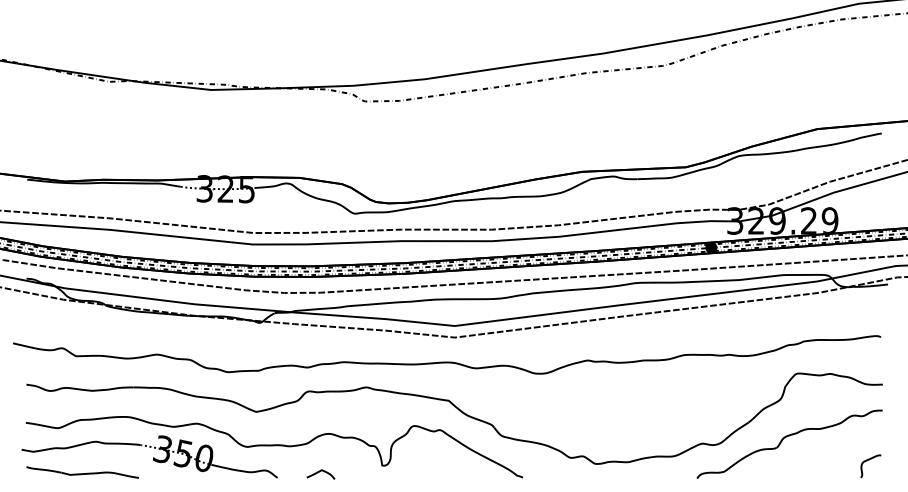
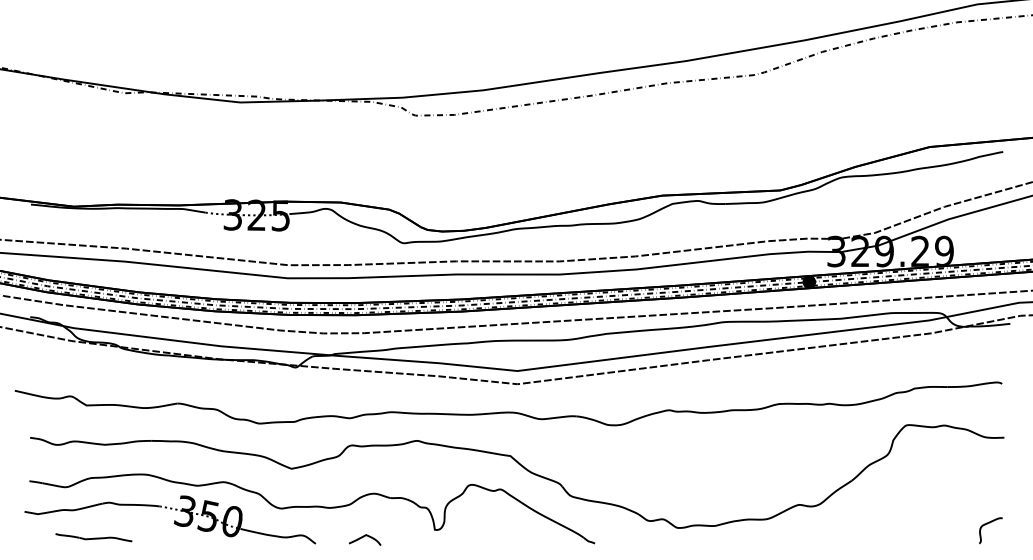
part: (785, 438) -> (893, 499), removed
part: (82, 472) -> (93, 537), size x0.6

